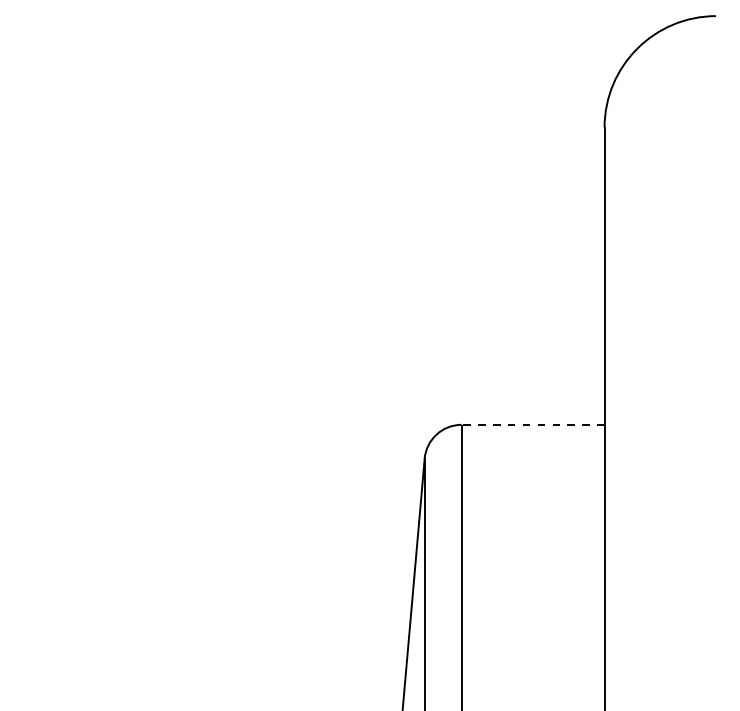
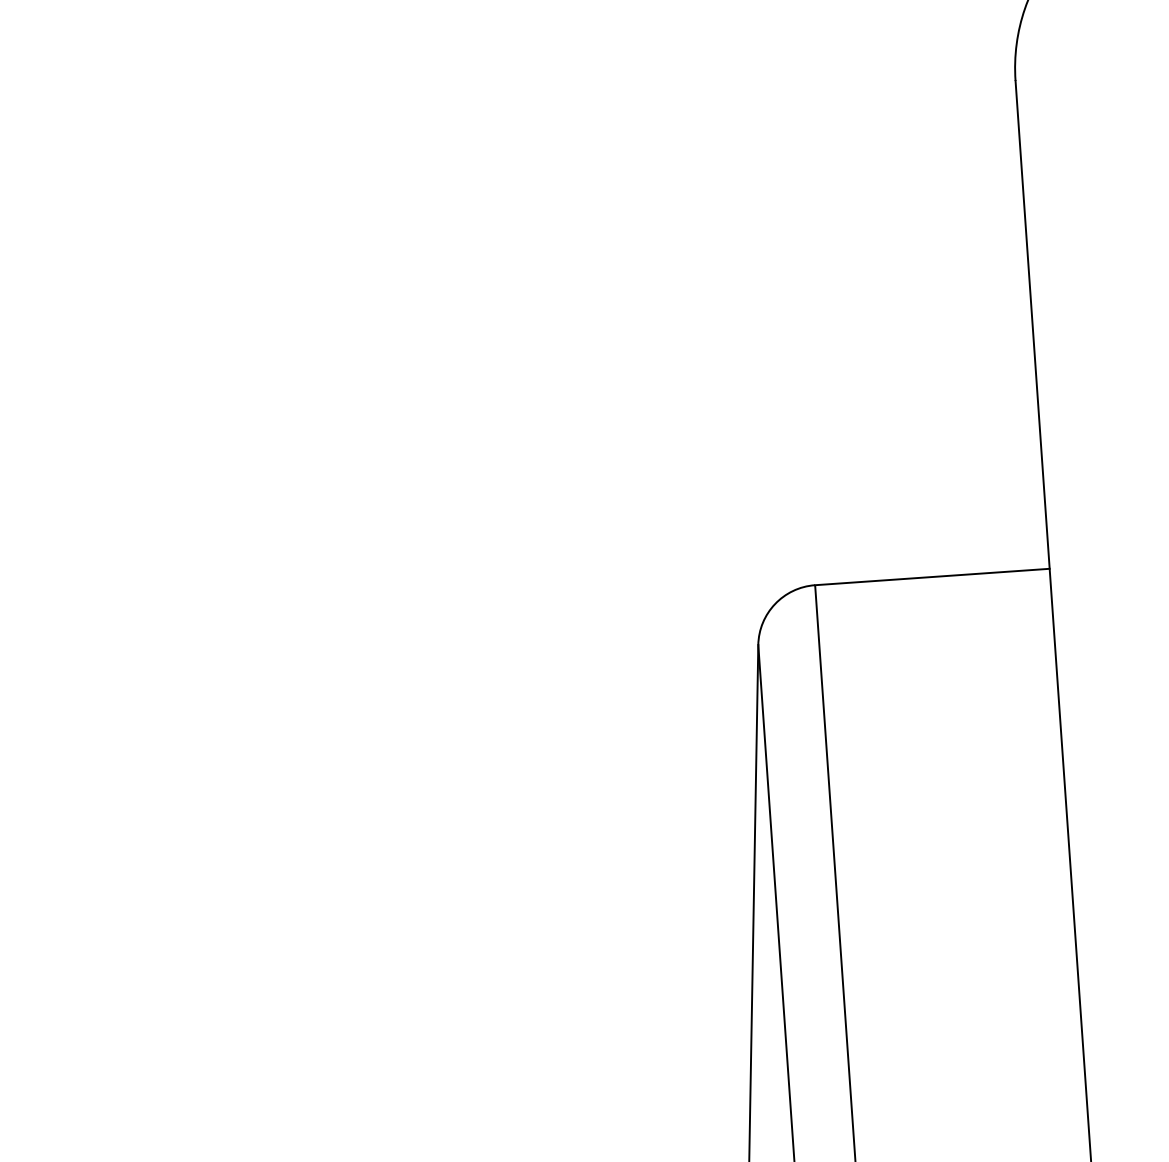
line: (532, 424) -> (931, 576), dashed -> solid

